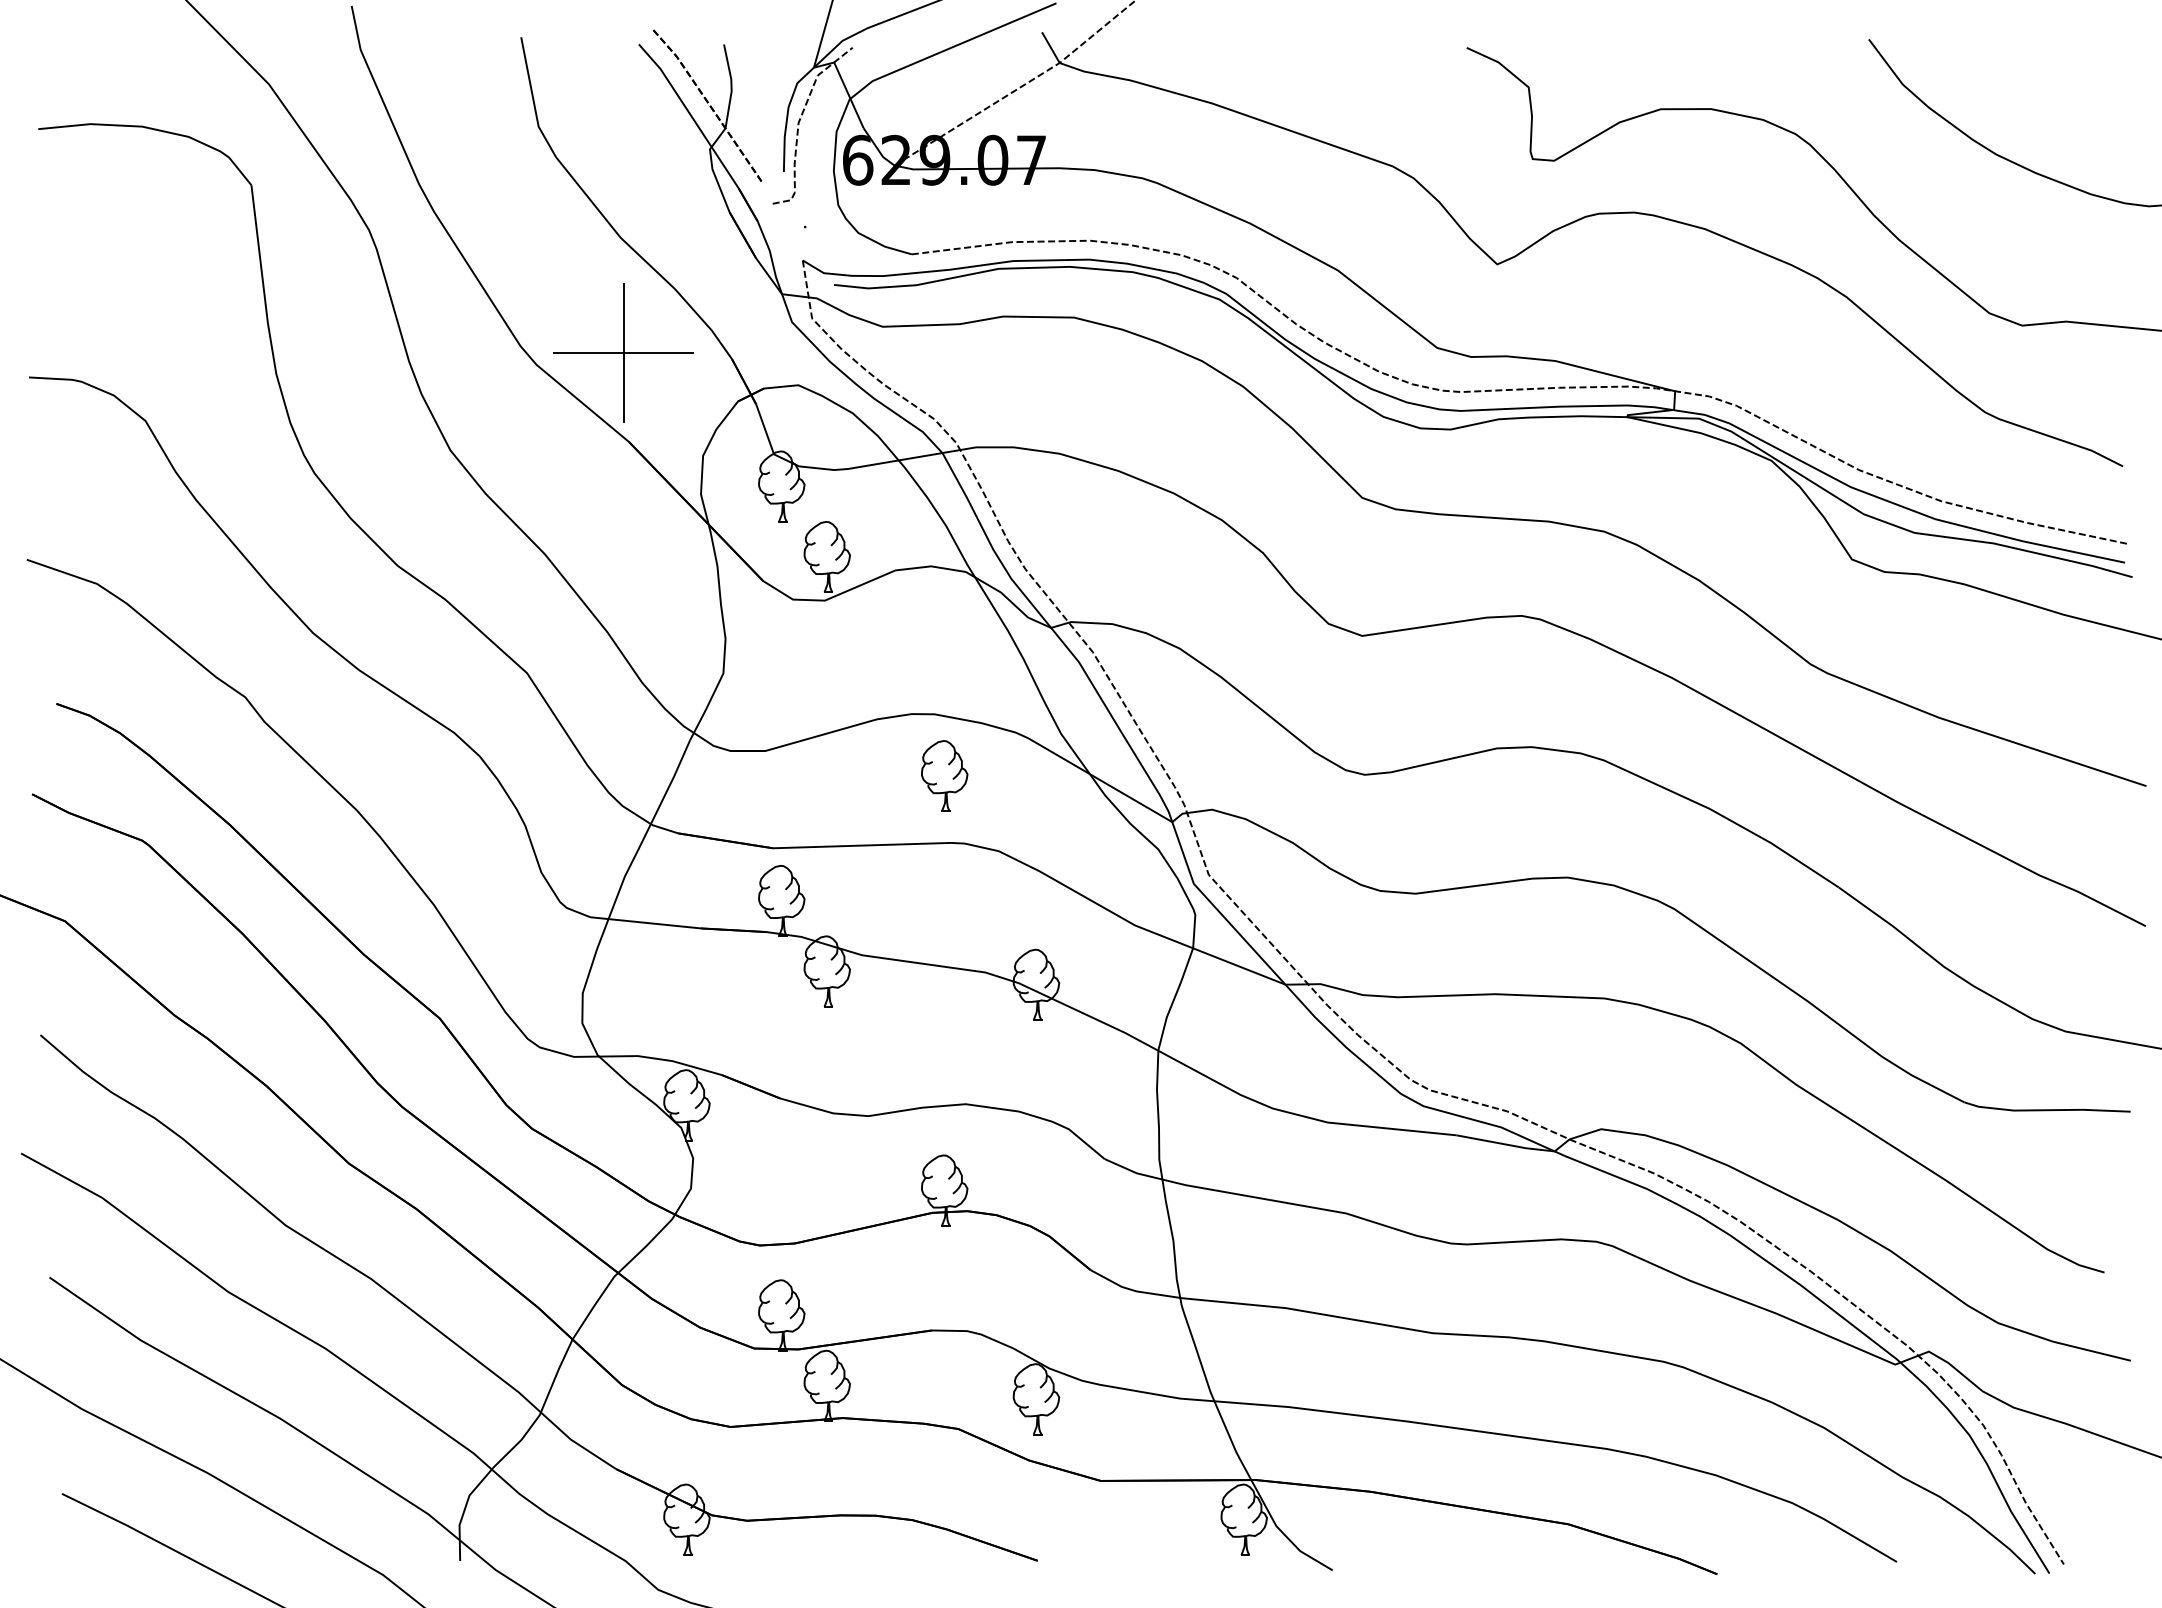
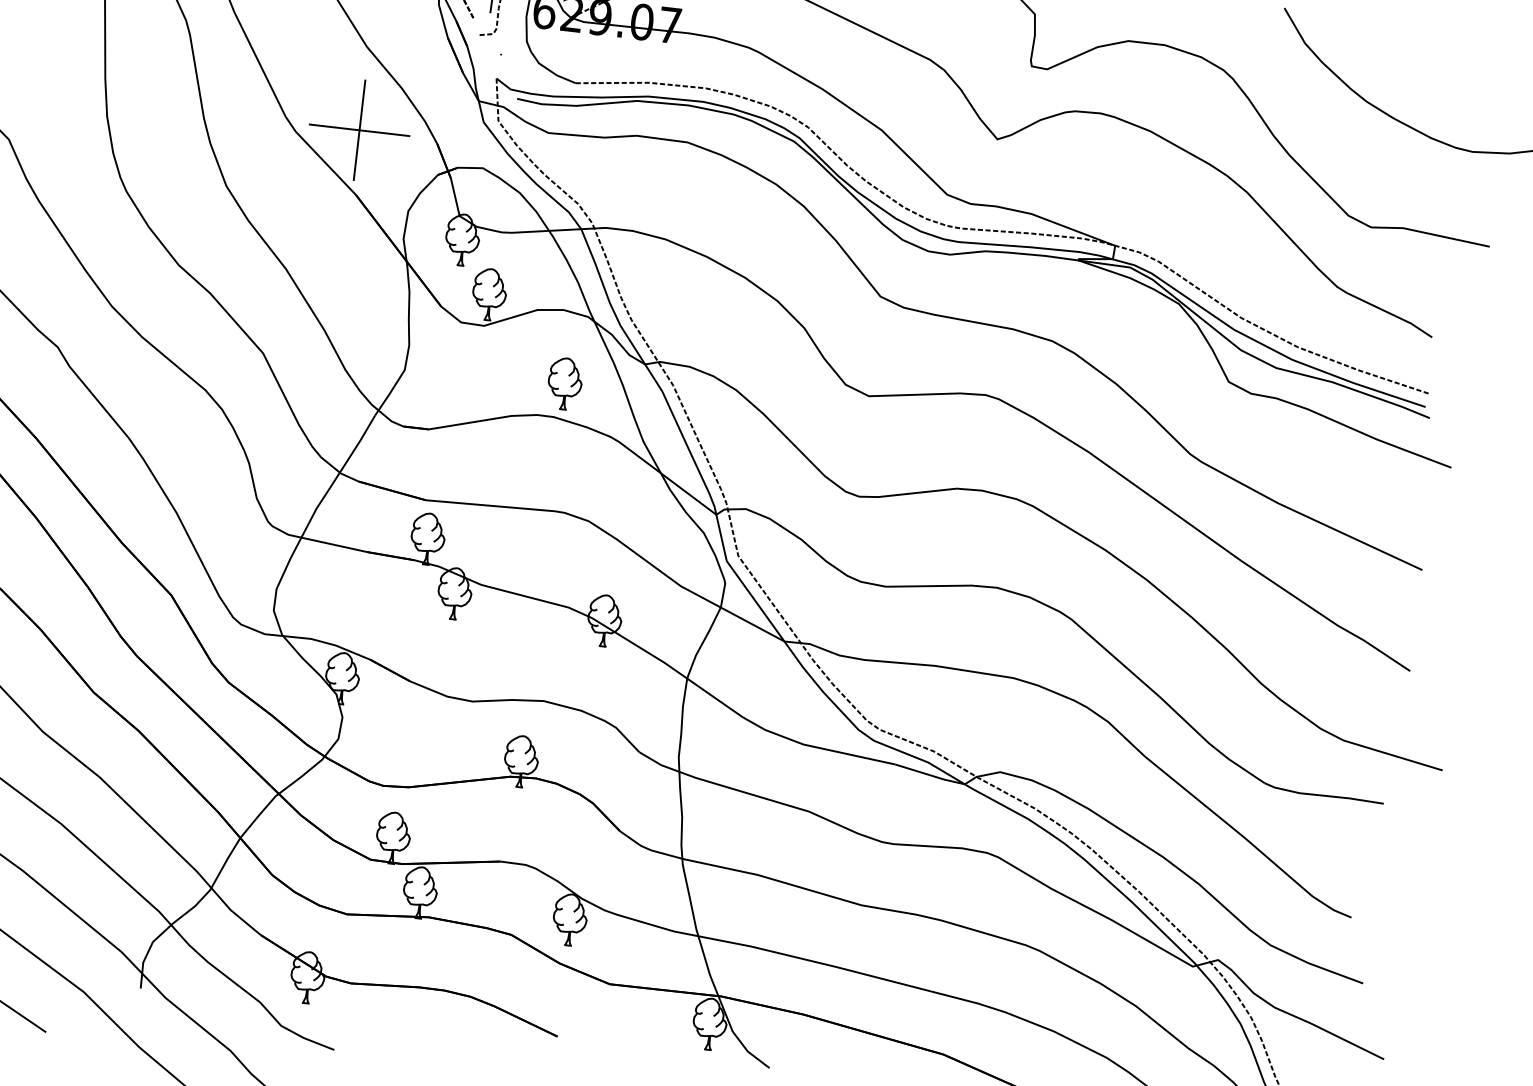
part: (944, 775) -> (564, 383), moved

